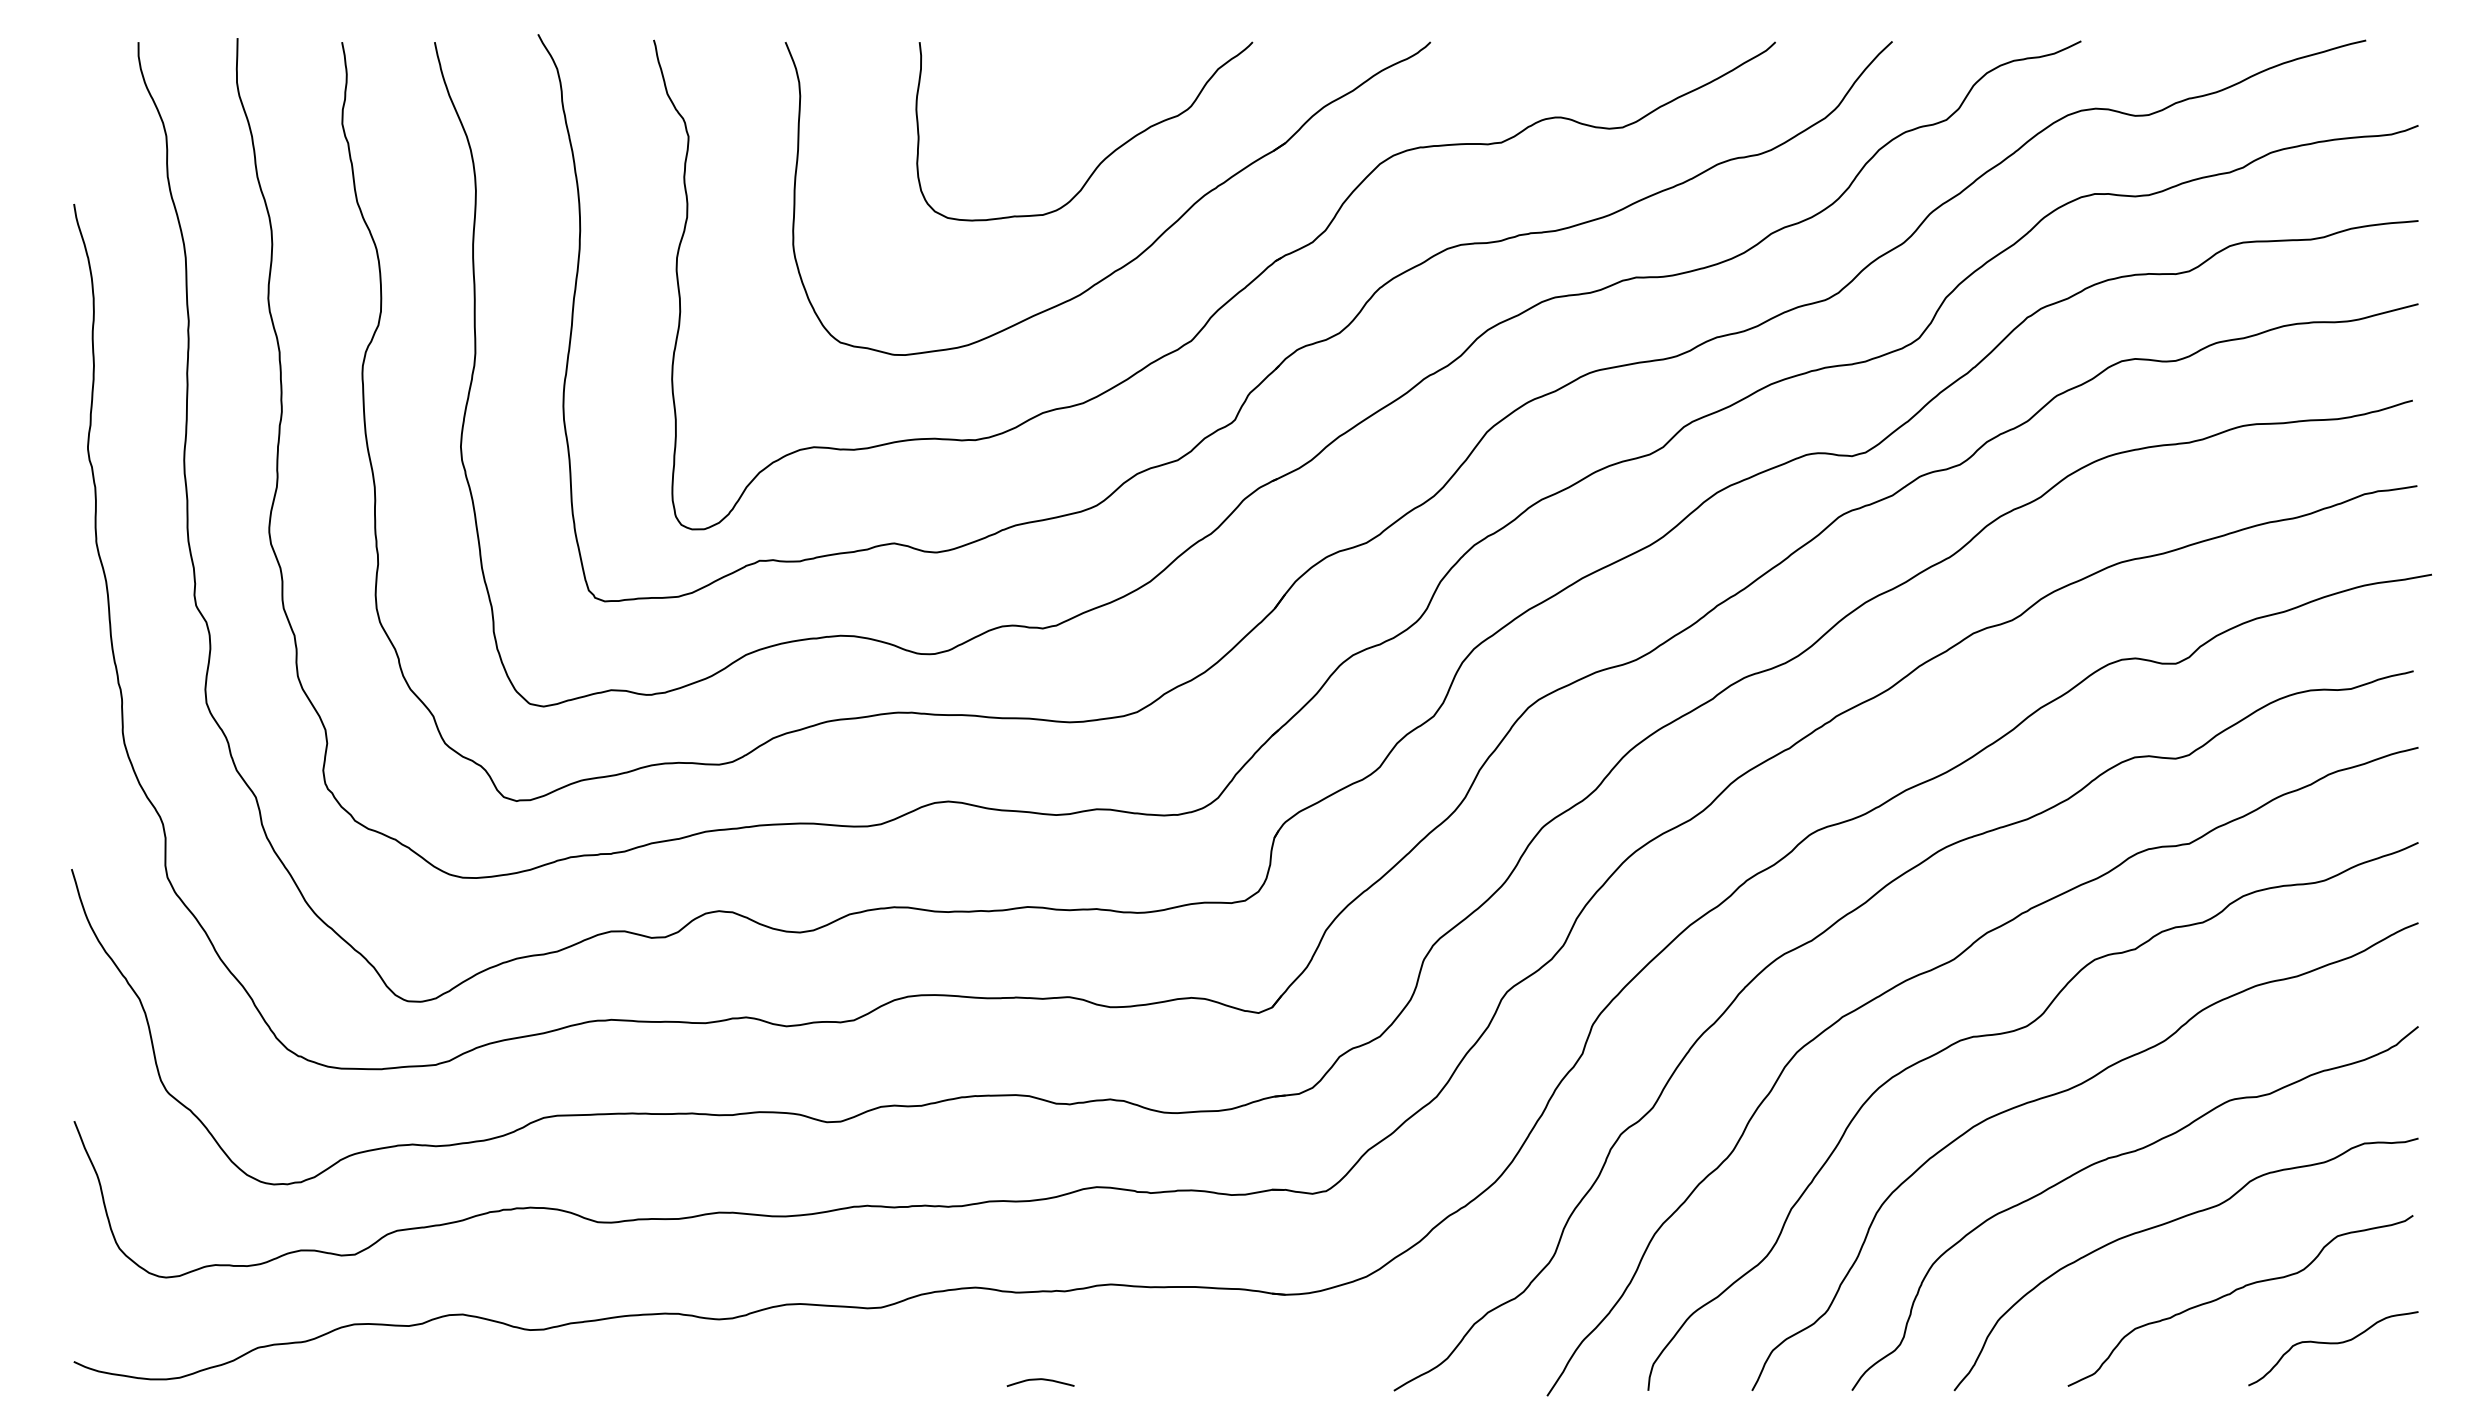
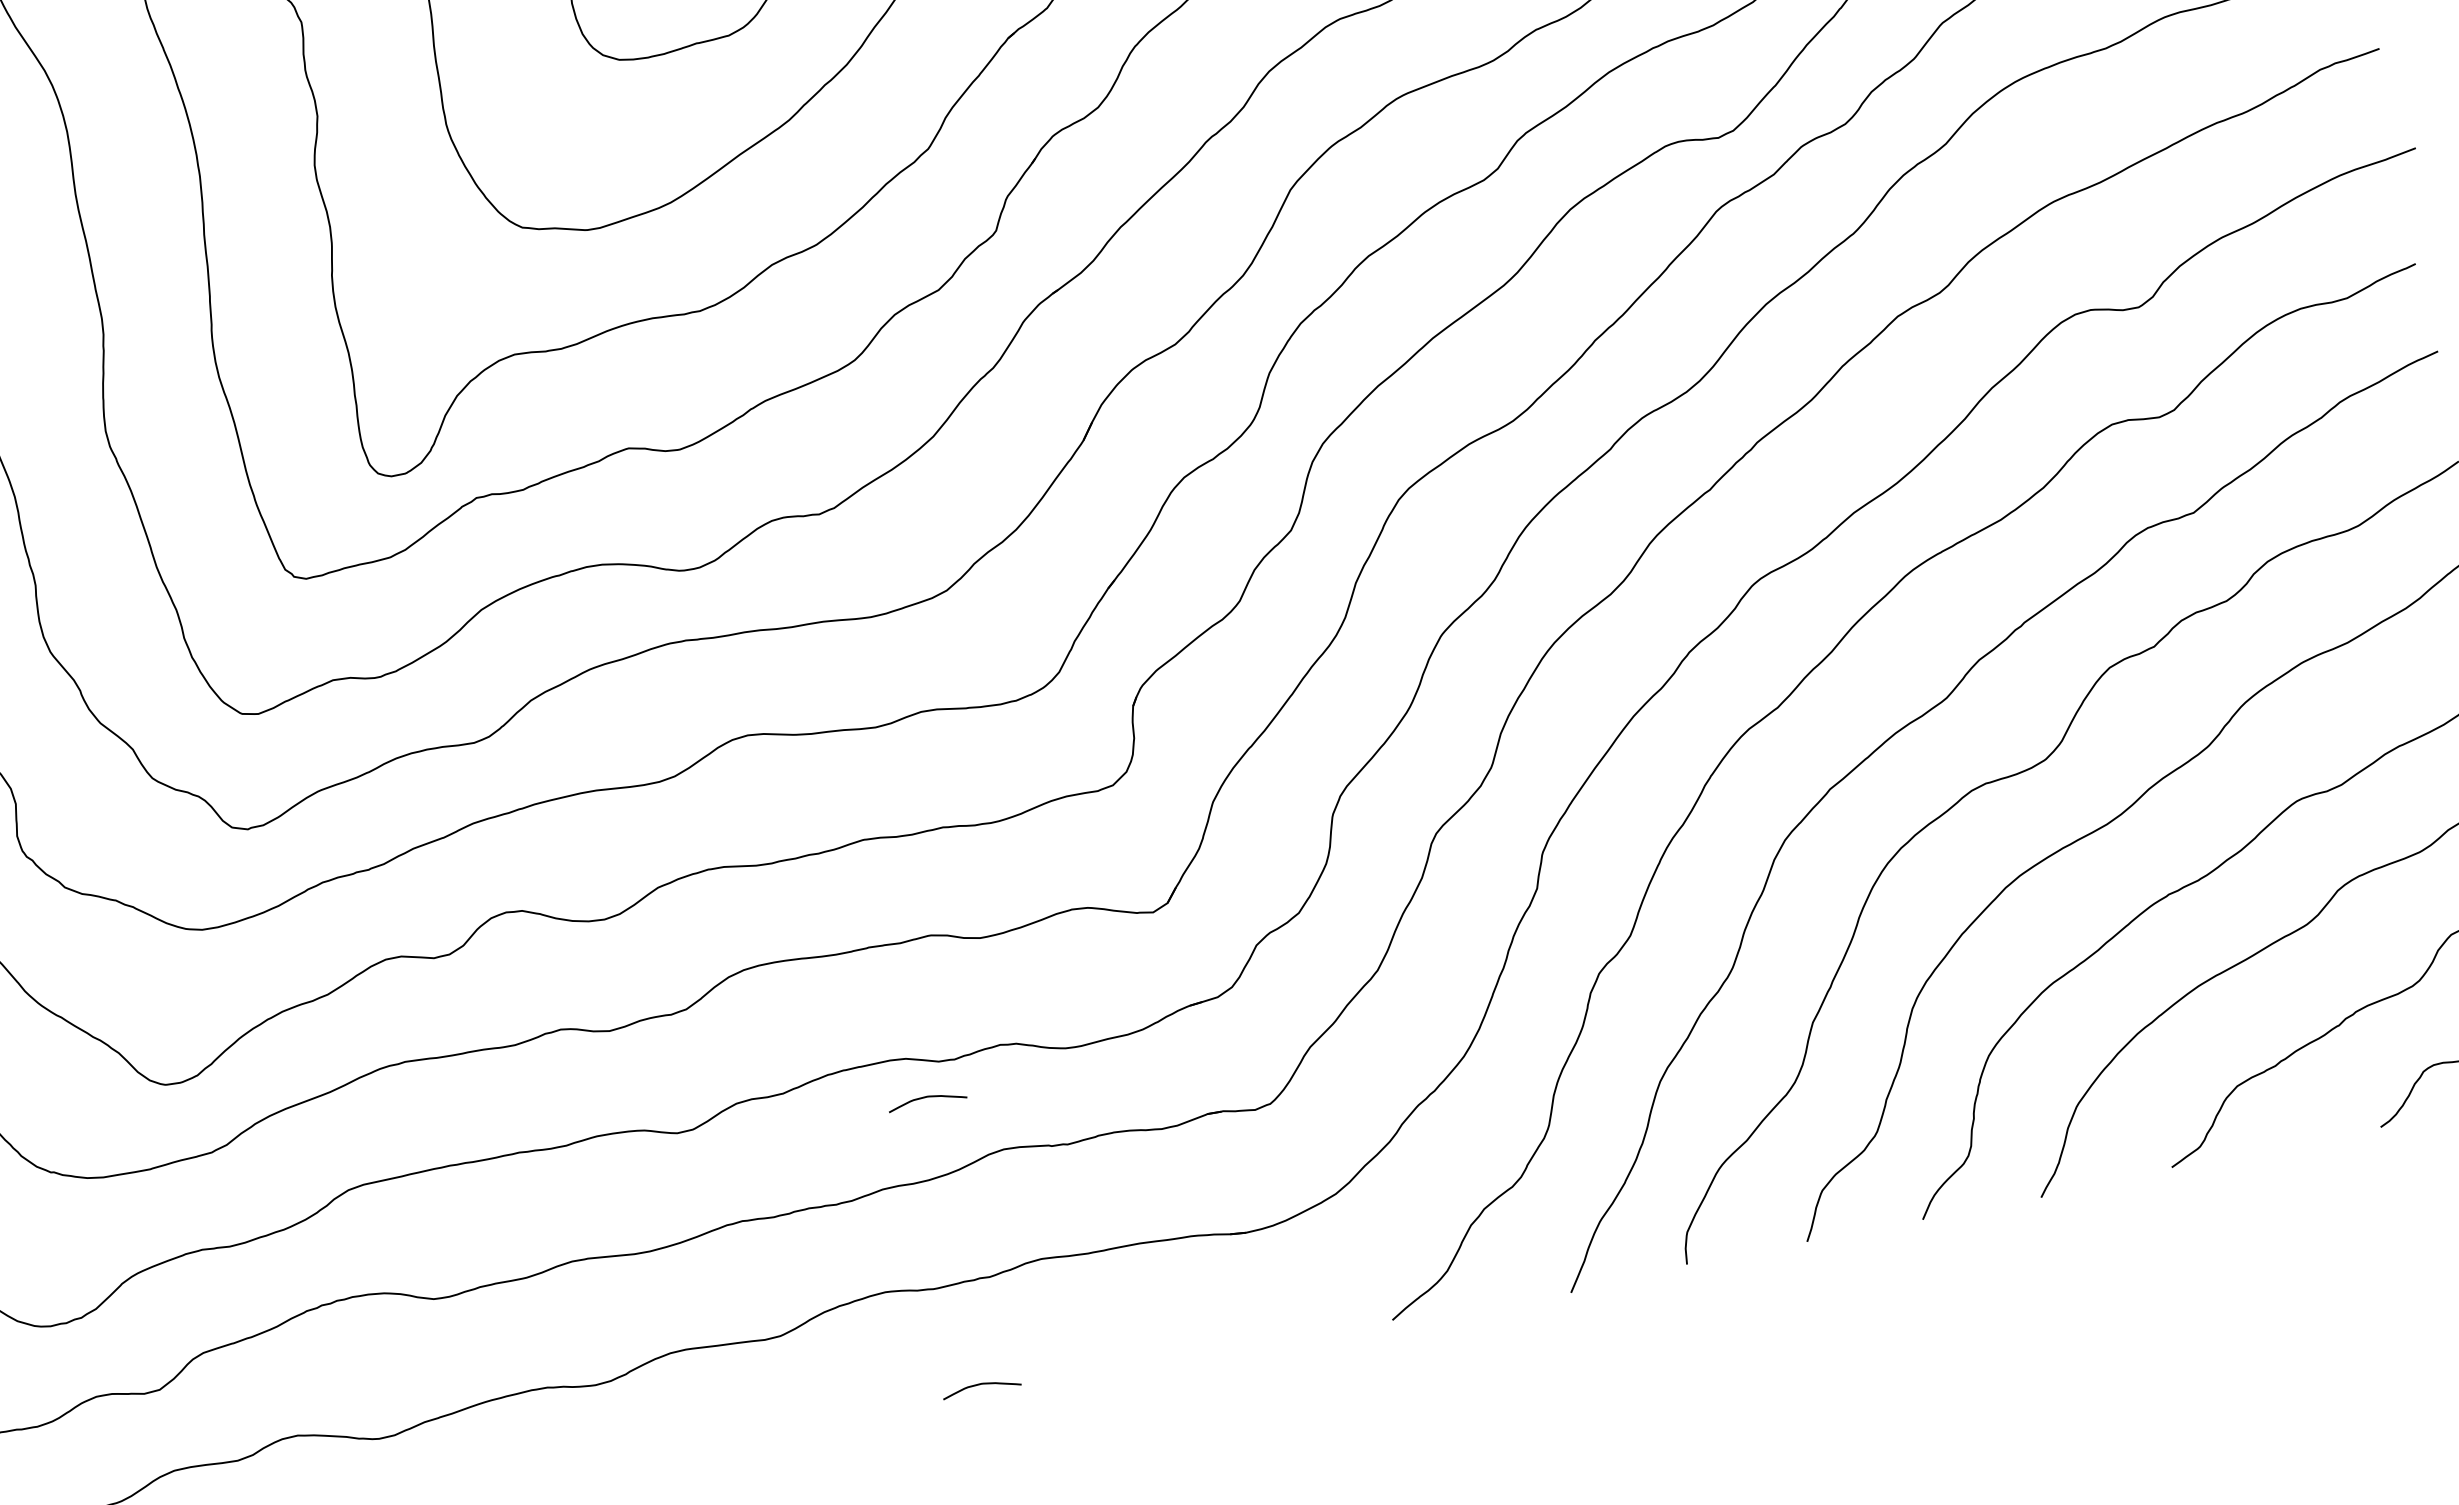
curve: (1040, 1132) -> (926, 1098), added

